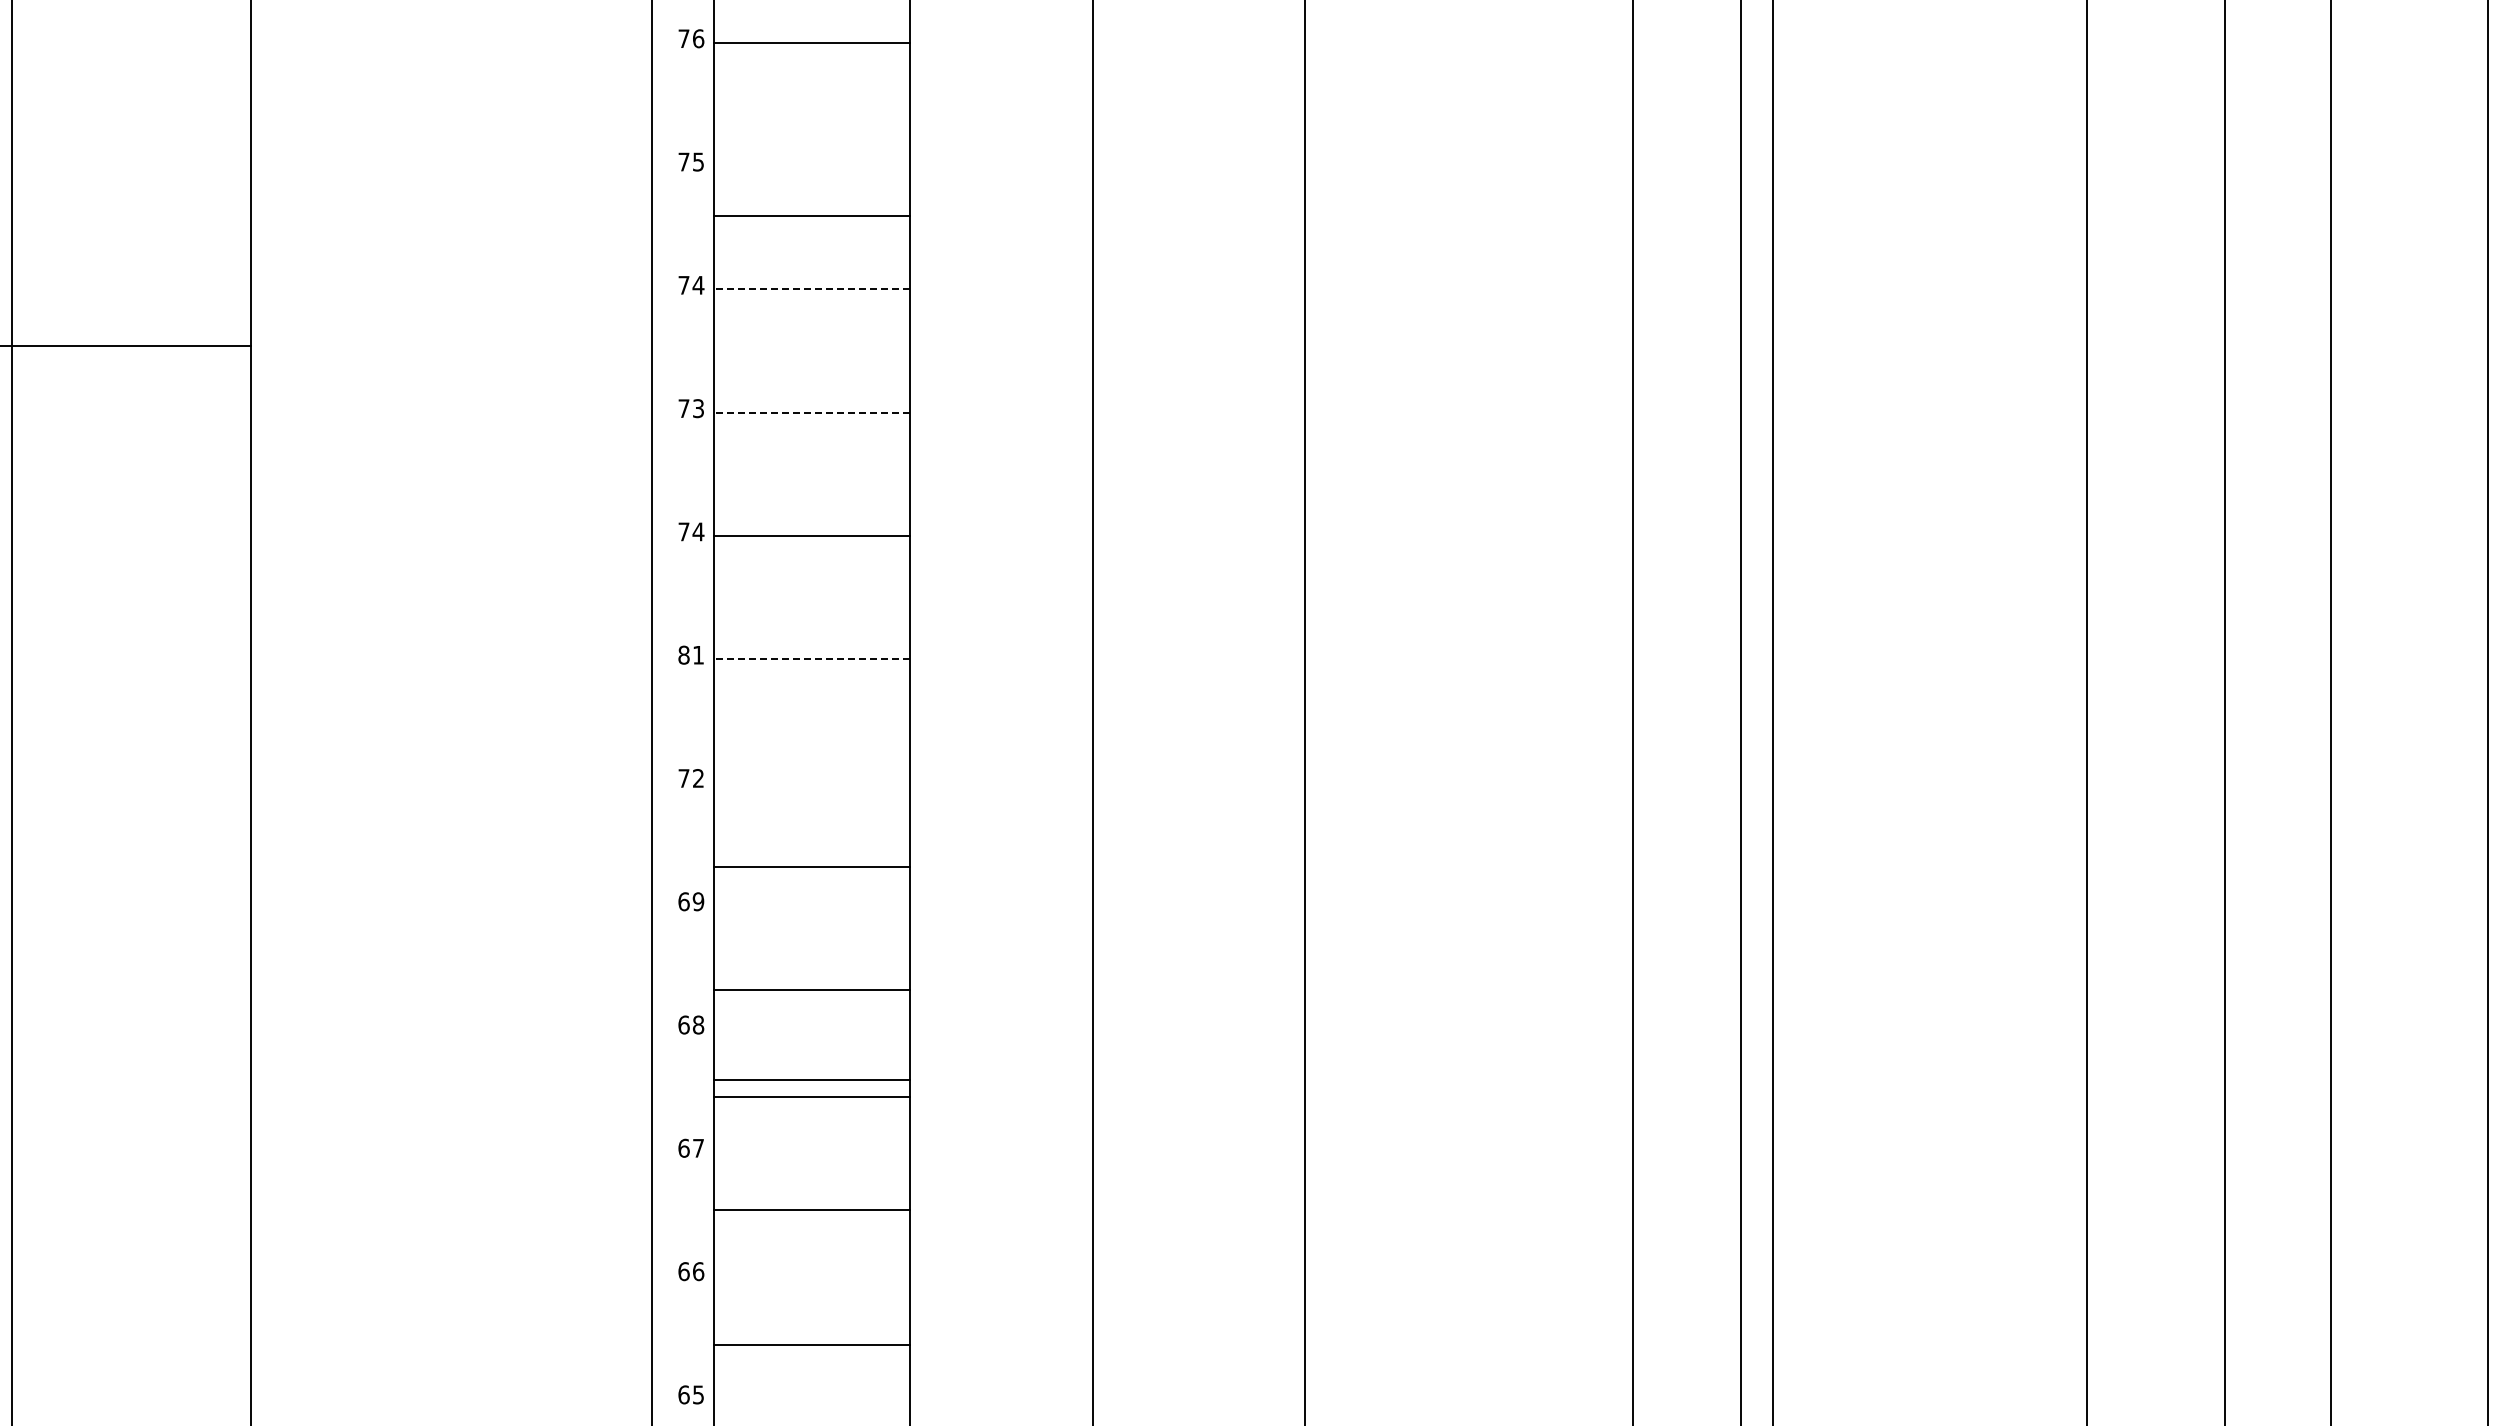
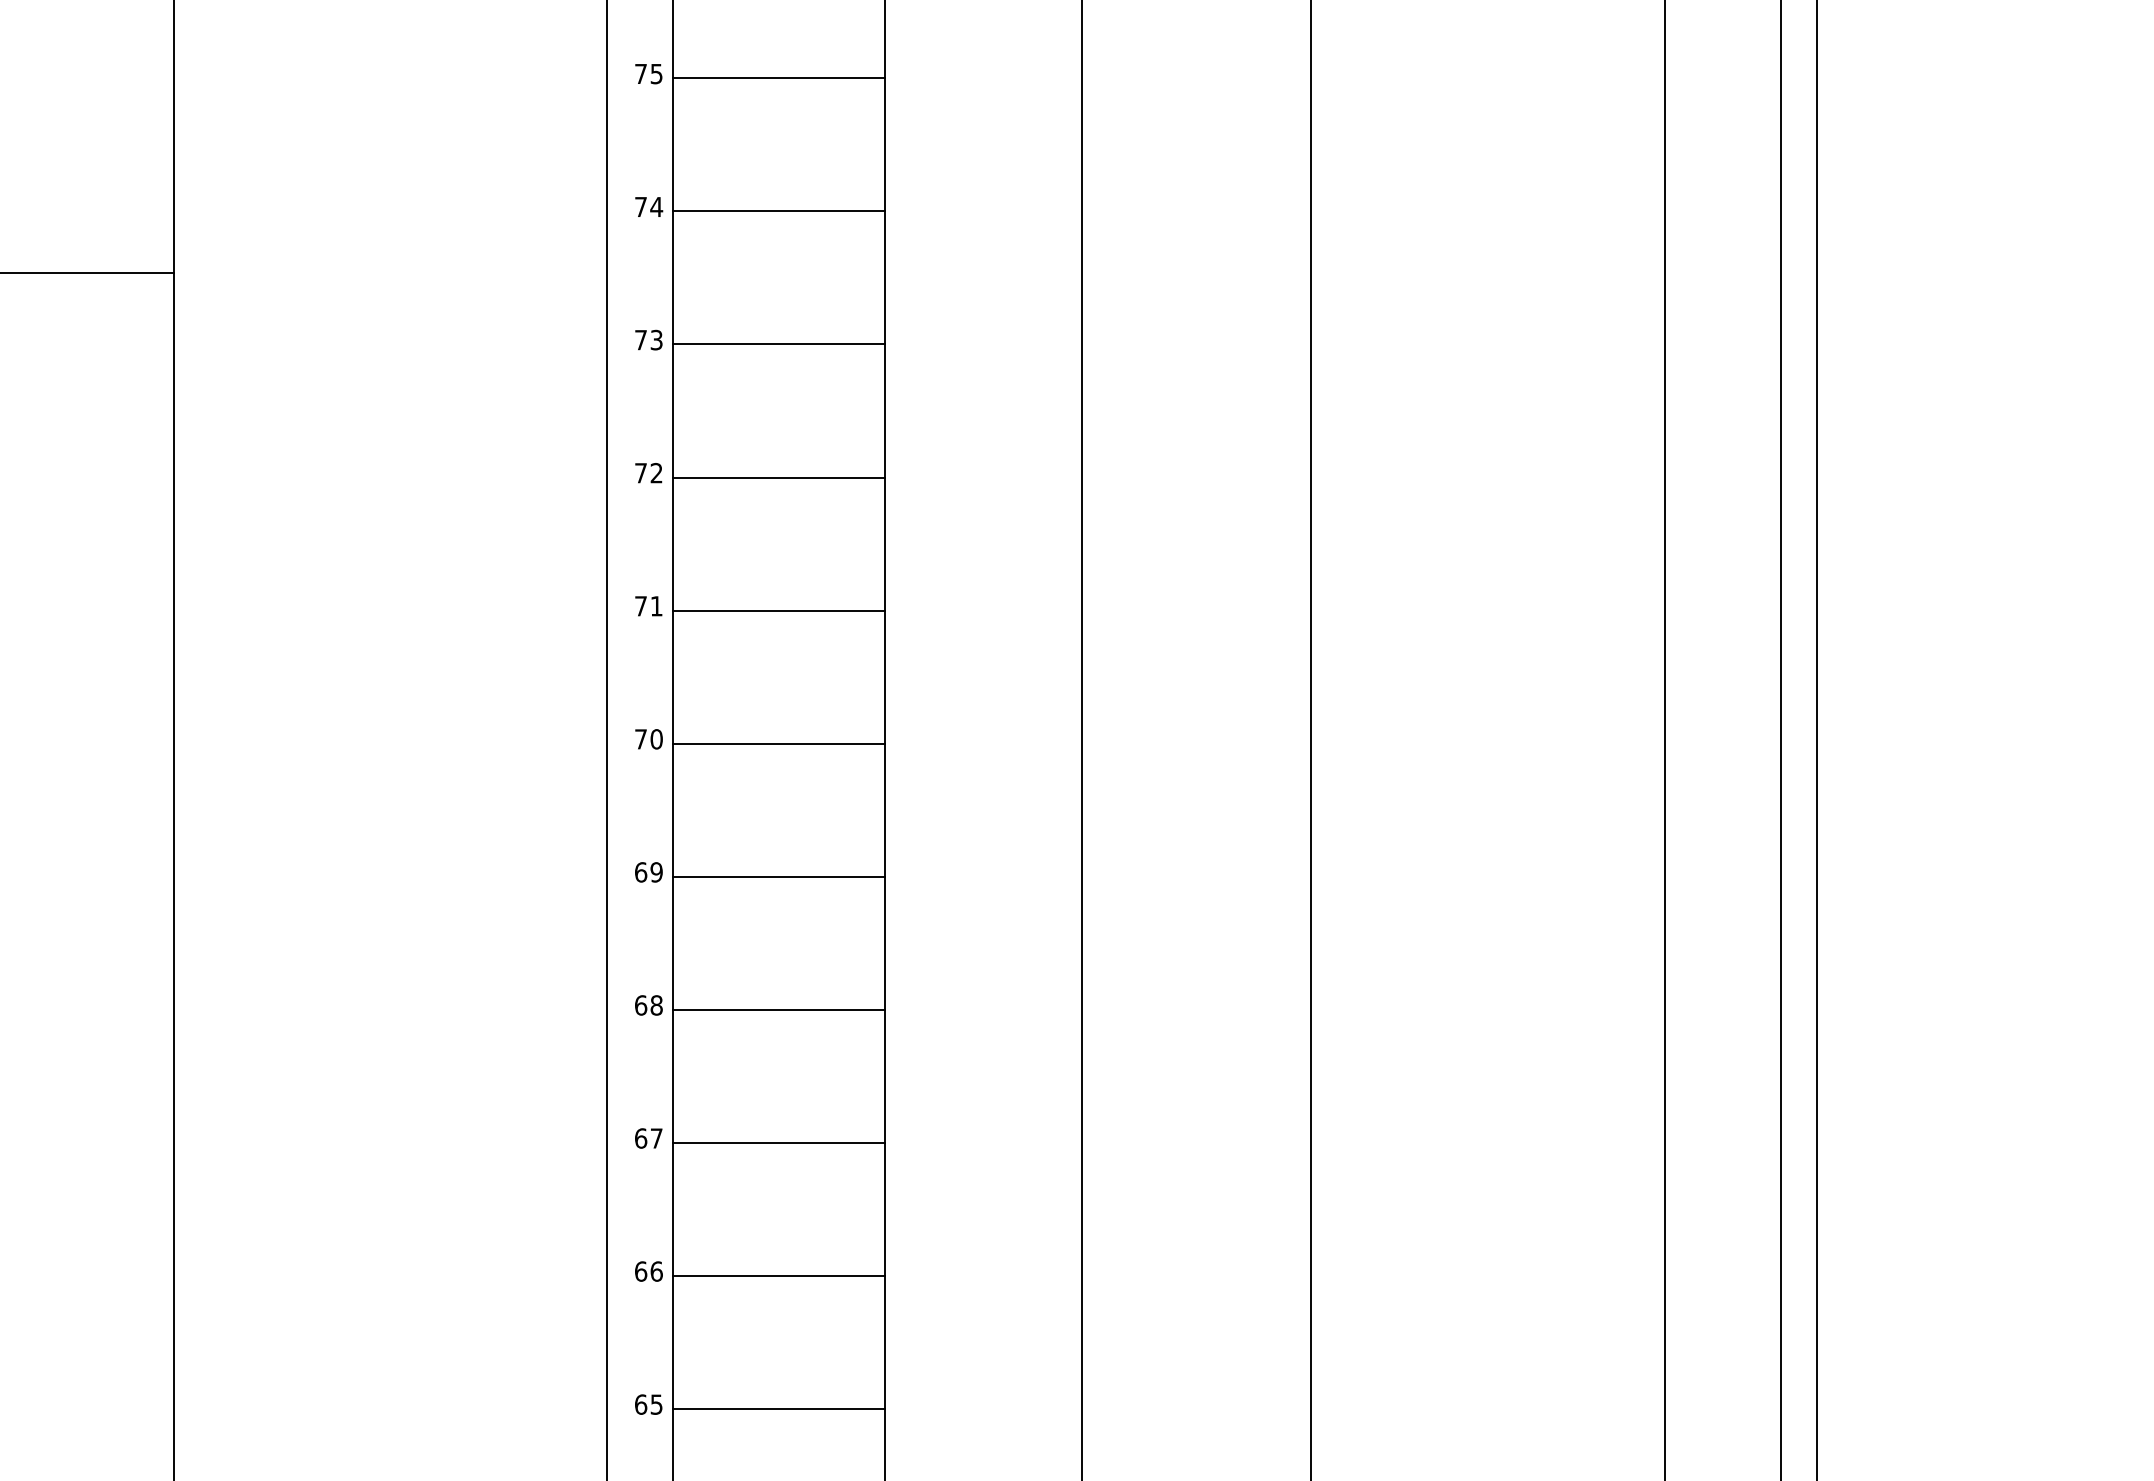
line: (811, 216) -> (778, 78), moved
line: (811, 289) -> (778, 211), dashed -> solid
line: (811, 412) -> (778, 344), dashed -> solid
text: (698, 531) -> (656, 472), 74 -> 72
text: (683, 654) -> (640, 605), 81 -> 71
line: (811, 659) -> (778, 610), dashed -> solid
text: (698, 778) -> (656, 739), 72 -> 70
line: (811, 867) -> (778, 743), moved
line: (811, 989) -> (778, 876), moved
line: (811, 1080) -> (778, 1010), moved
line: (811, 1097) -> (778, 1143), moved
line: (811, 1209) -> (778, 1275), moved
line: (811, 1344) -> (778, 1408), moved

